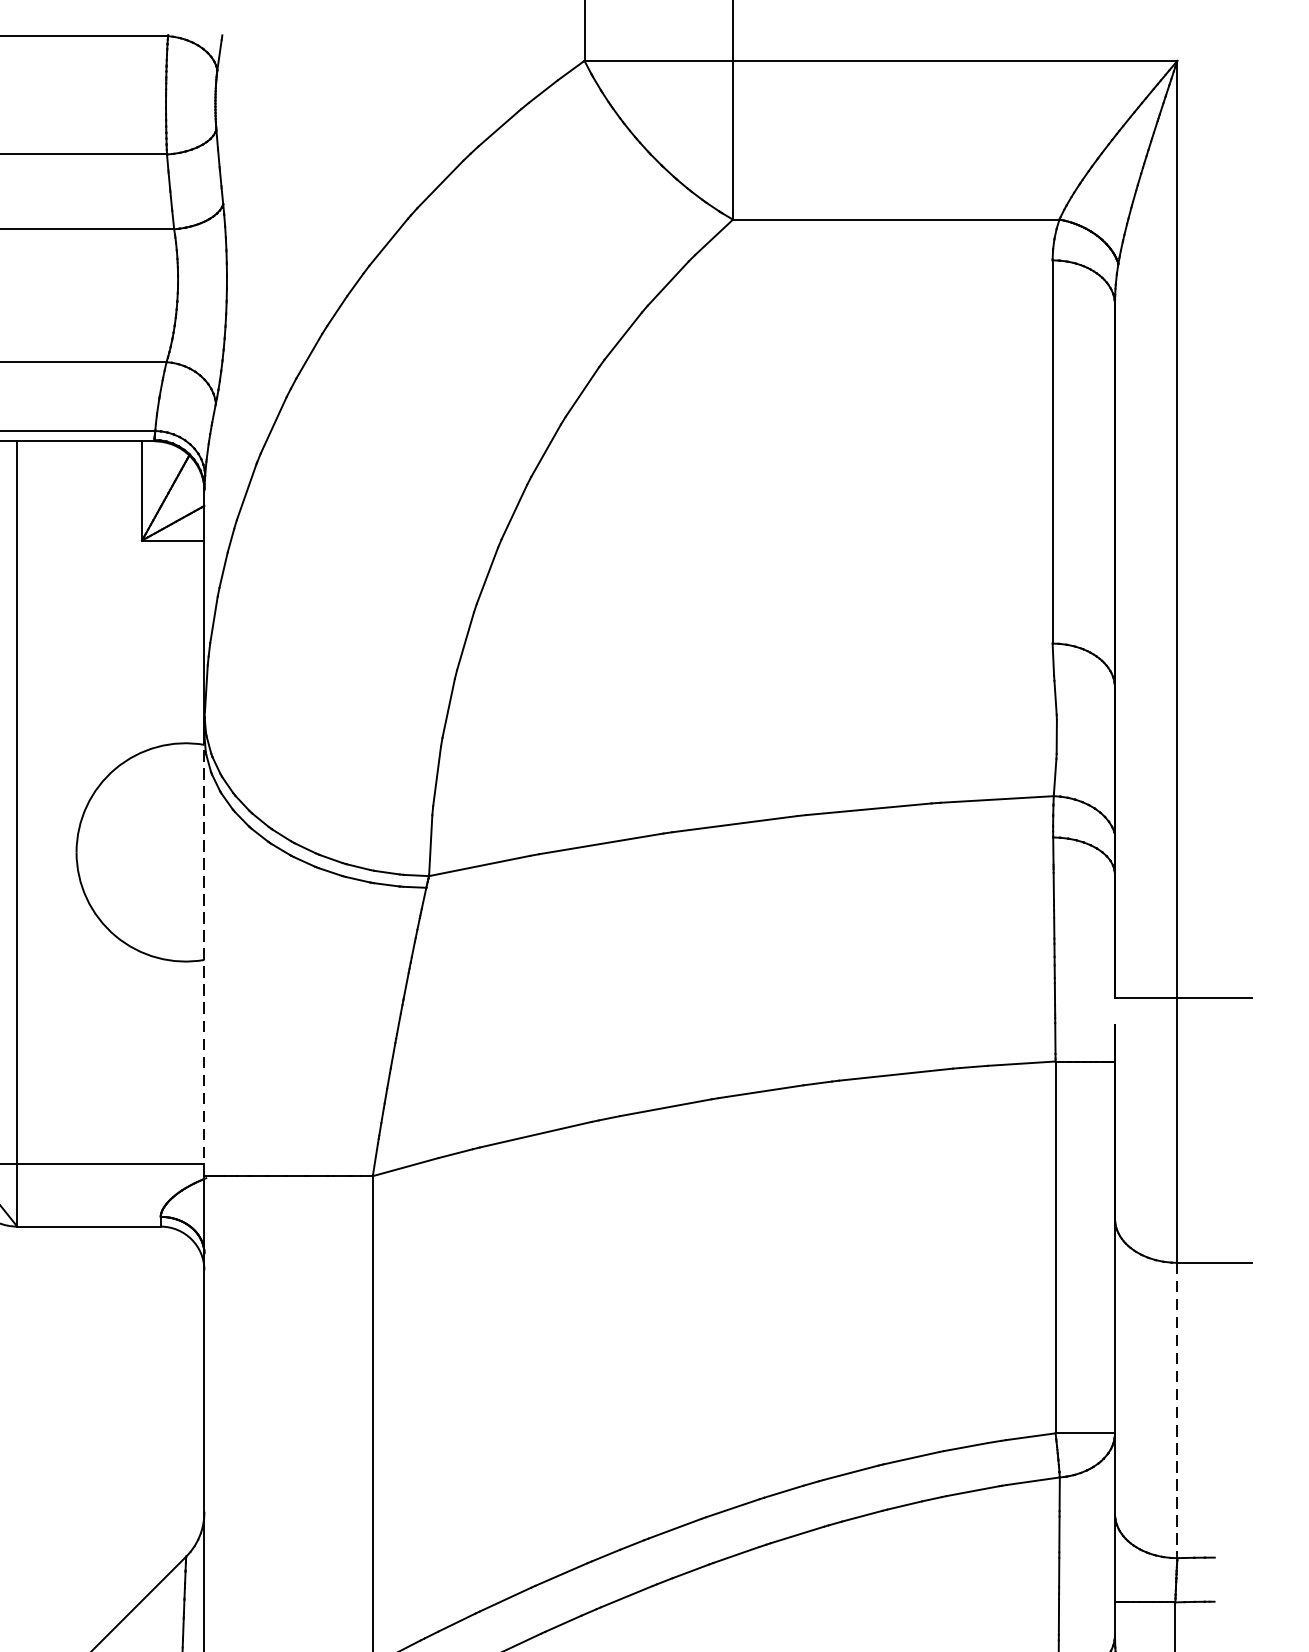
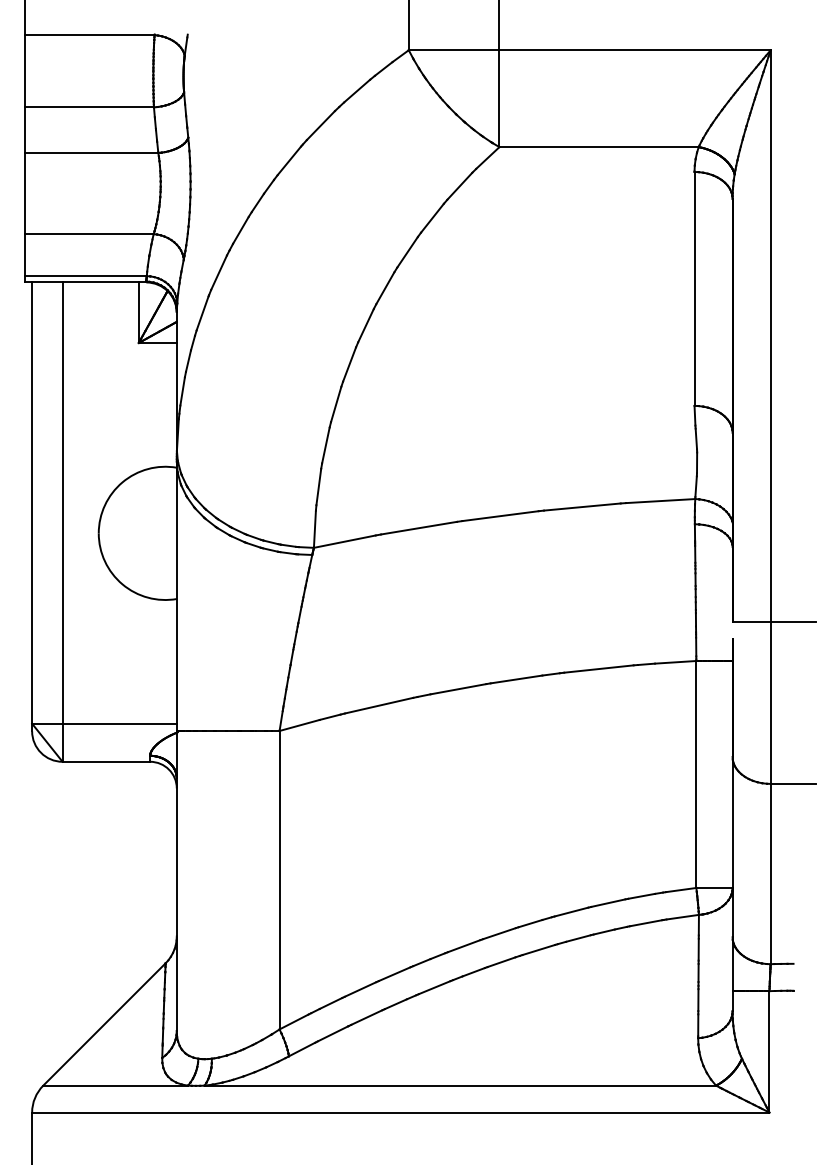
line: (203, 955) -> (176, 596), dashed -> solid
line: (1177, 1411) -> (770, 874), dashed -> solid

